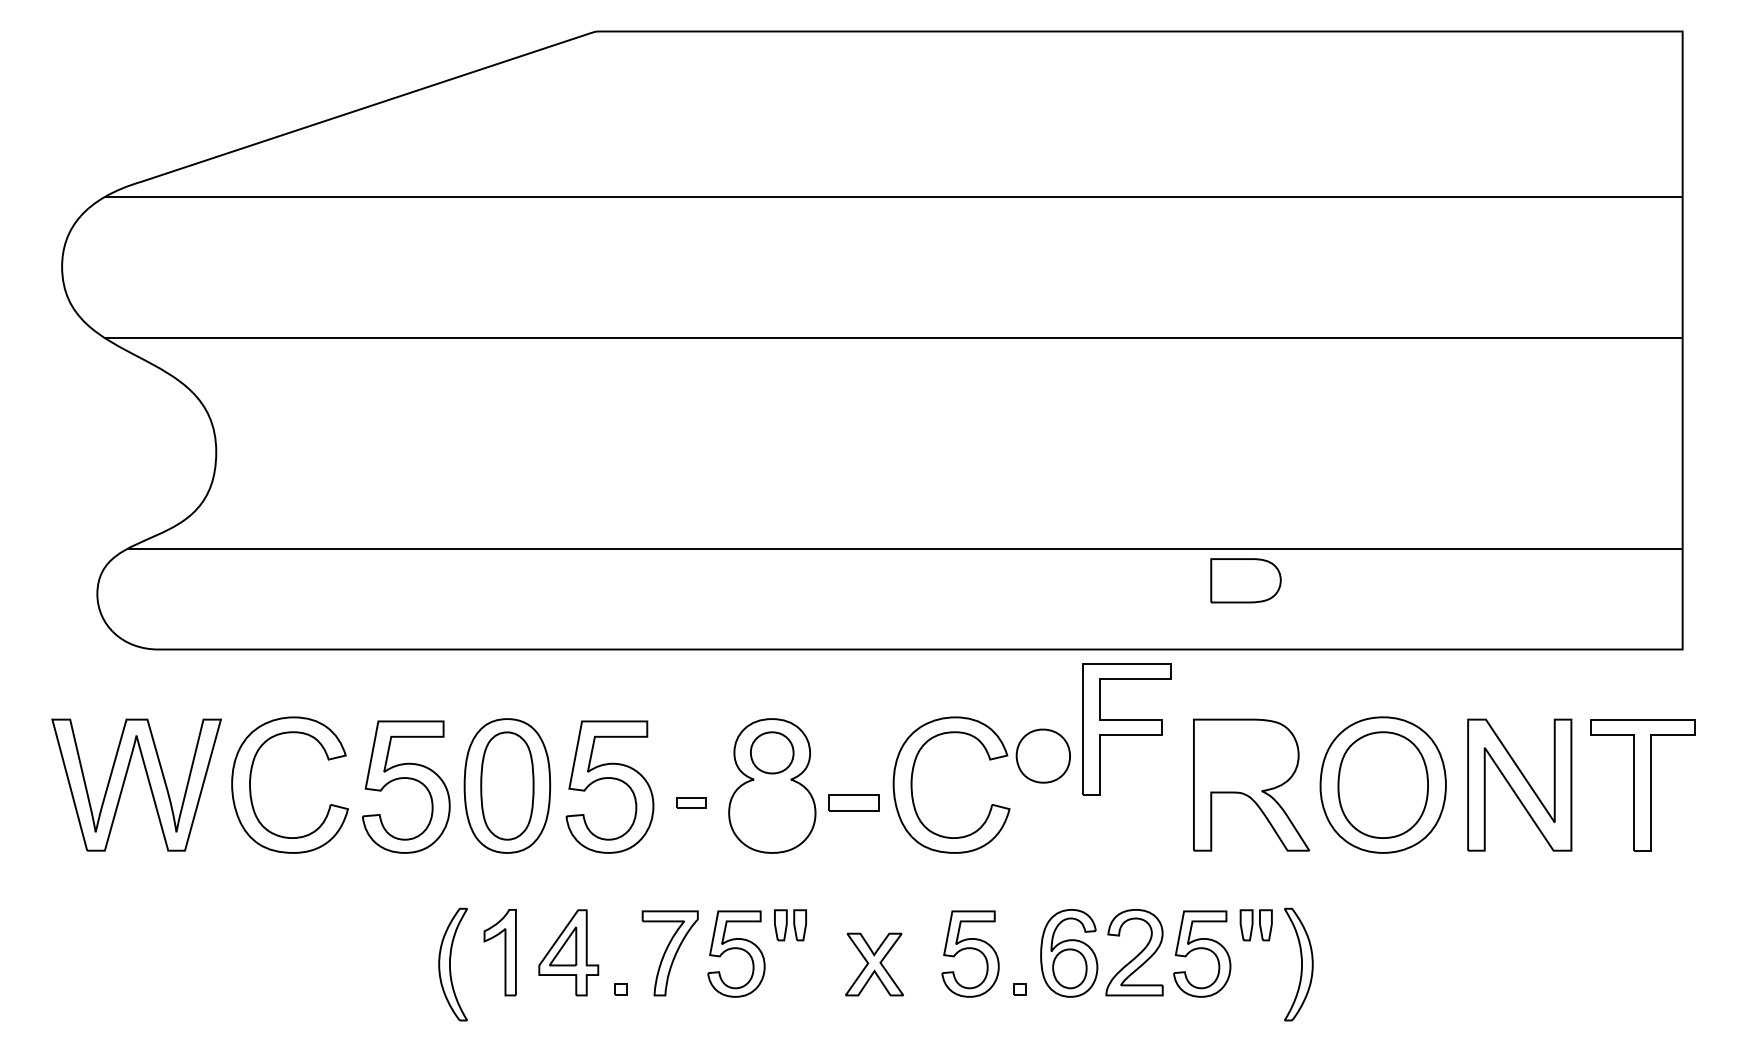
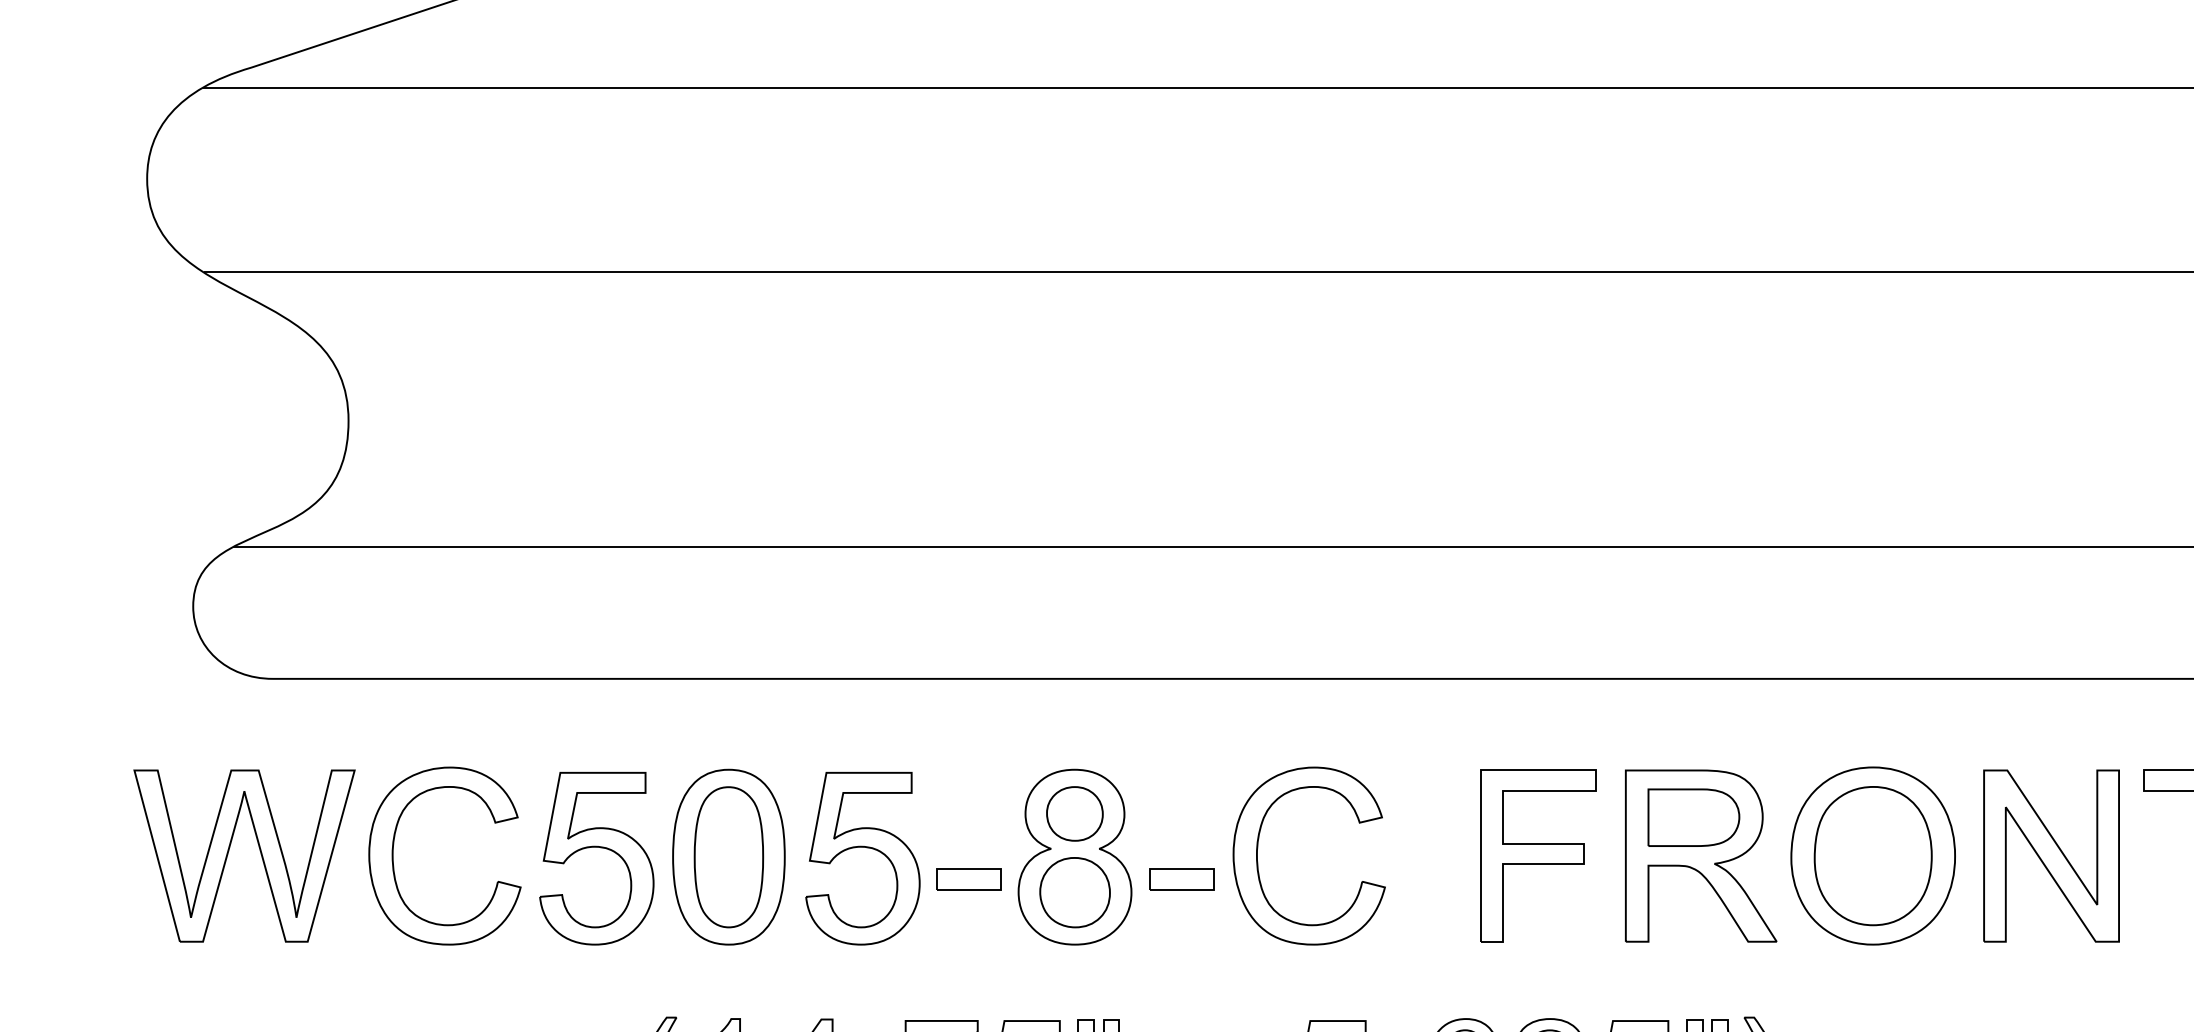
part: (1245, 580) -> (1693, 817), moved
part: (1126, 729) -> (1537, 856), moved
part: (1042, 755) -> (1073, 891), moved
part: (691, 802) -> (969, 878), size x1.67

